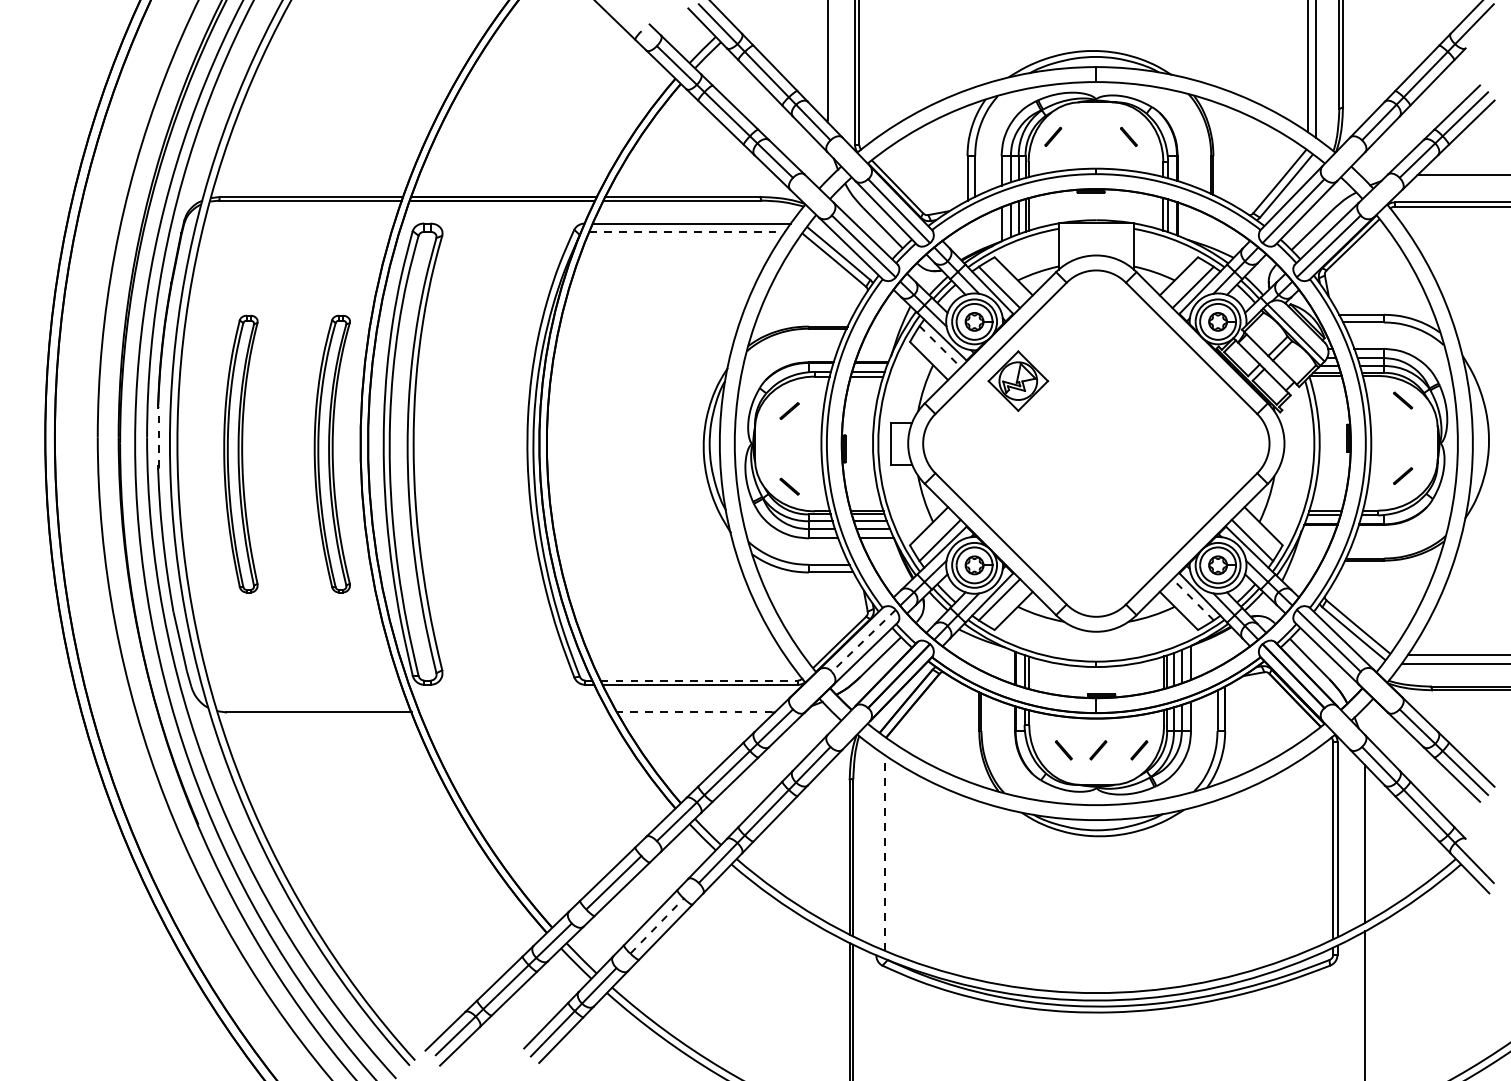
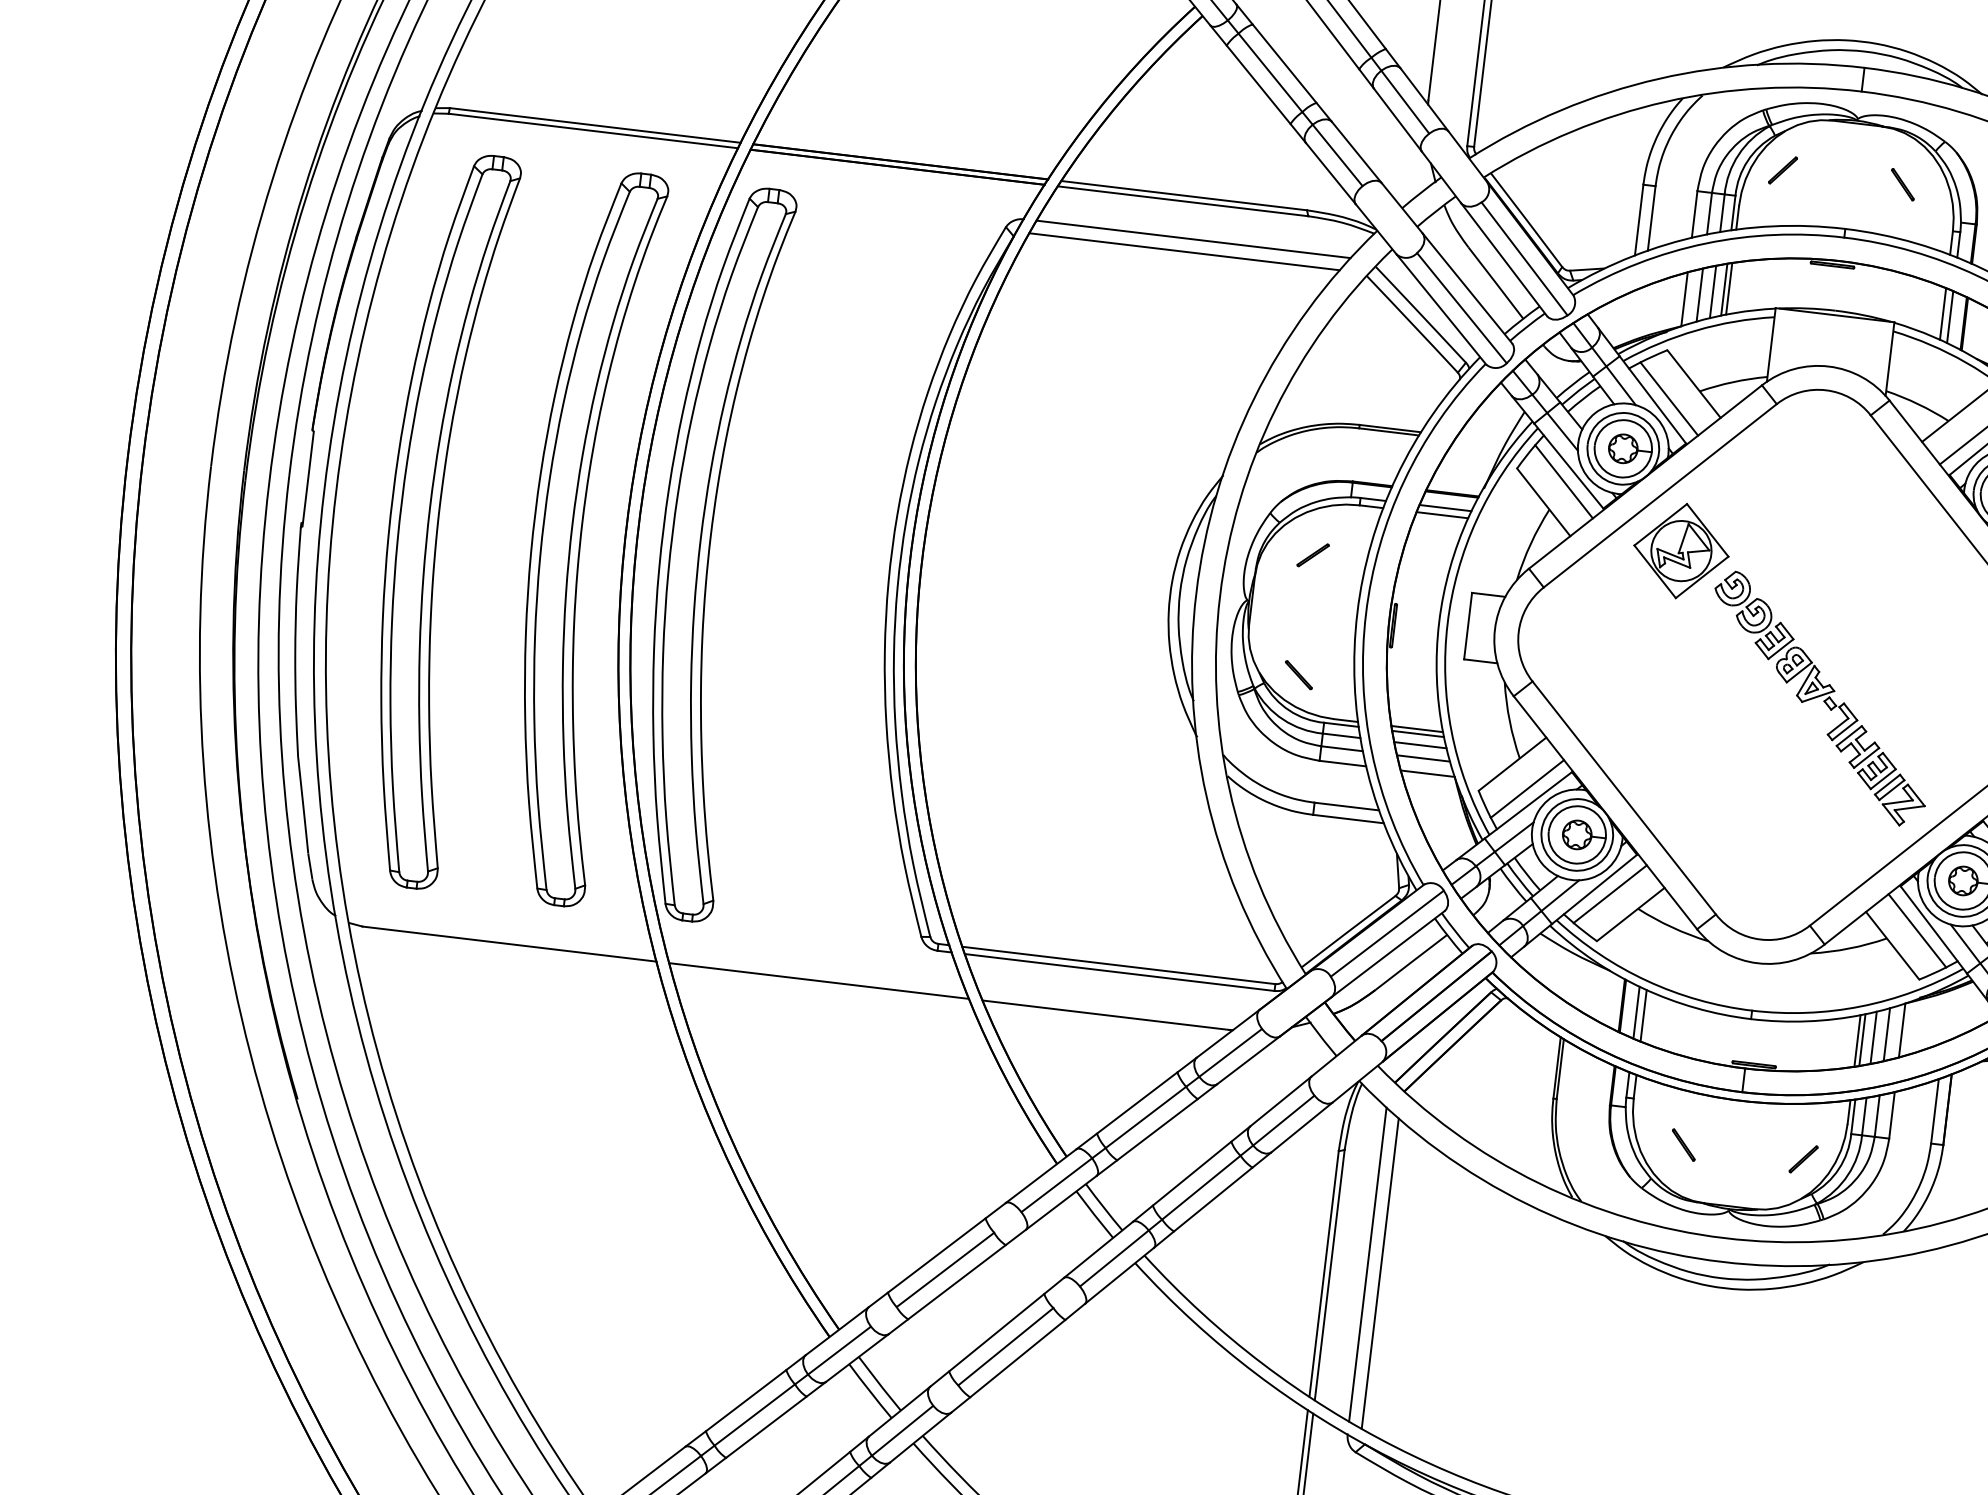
line: (687, 231) -> (1185, 251), dashed -> solid
line: (940, 347) -> (1564, 483), dashed -> solid
line: (159, 438) -> (308, 479), dashed -> solid
part: (240, 453) -> (434, 518), size x1.67
part: (332, 453) -> (580, 536), size x1.67
part: (1115, 462) -> (1820, 698), added
line: (1192, 599) -> (1916, 930), dashed -> solid
line: (863, 641) -> (1386, 934), dashed -> solid
line: (699, 680) -> (1119, 965), dashed -> solid
line: (513, 712) -> (818, 981), added
line: (694, 712) -> (1105, 1015), dashed -> solid
line: (1098, 750) -> (1738, 1151), removed
line: (876, 848) -> (1368, 1265), added
line: (884, 852) -> (1380, 1273), dashed -> solid
line: (657, 925) -> (1006, 1346), dashed -> solid

